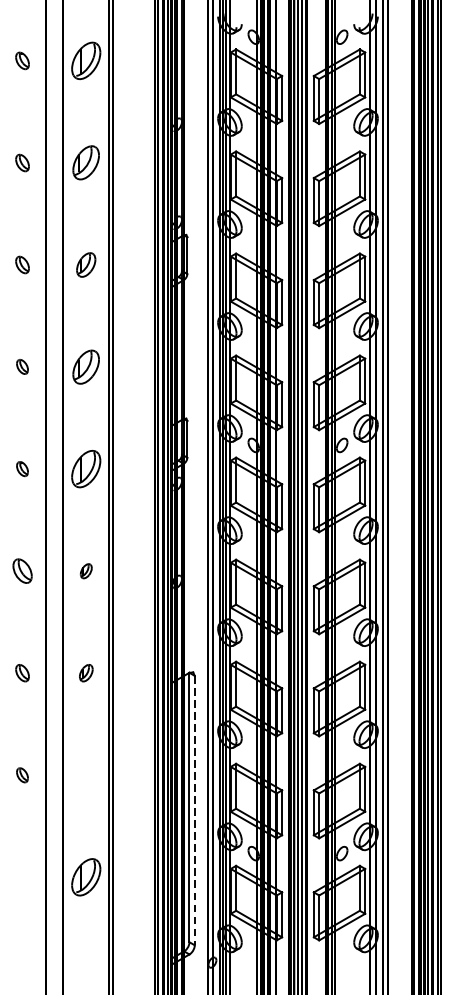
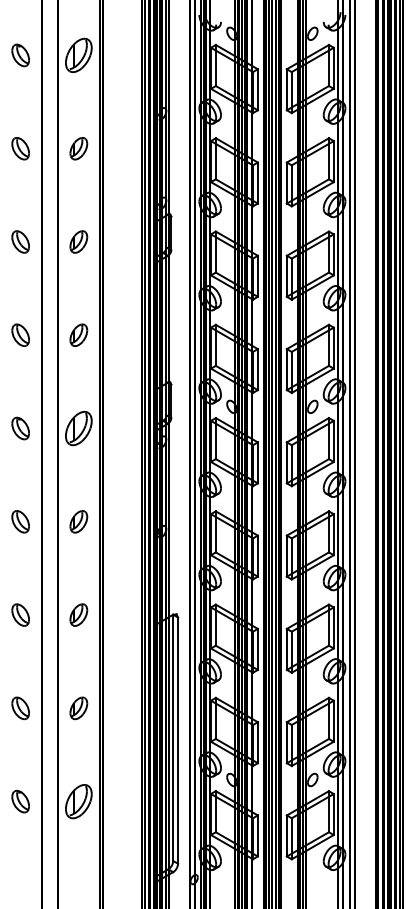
part: (22, 60) -> (20, 55), size x1.43
part: (22, 162) -> (20, 148), size x1.43
part: (85, 162) -> (78, 148), size x0.71
part: (22, 264) -> (20, 241), size x1.43
part: (22, 366) -> (20, 334), size x1.67
part: (85, 366) -> (78, 334), size x0.71
part: (22, 469) -> (20, 428), size x1.67
part: (85, 570) -> (78, 521), size x1.67
part: (22, 672) -> (20, 614), size x1.43
part: (85, 672) -> (78, 614), size x1.43
part: (22, 775) -> (20, 708), size x1.67
part: (85, 775) -> (78, 708), added
line: (195, 811) -> (178, 741), dashed -> solid
part: (22, 877) -> (20, 801), added

